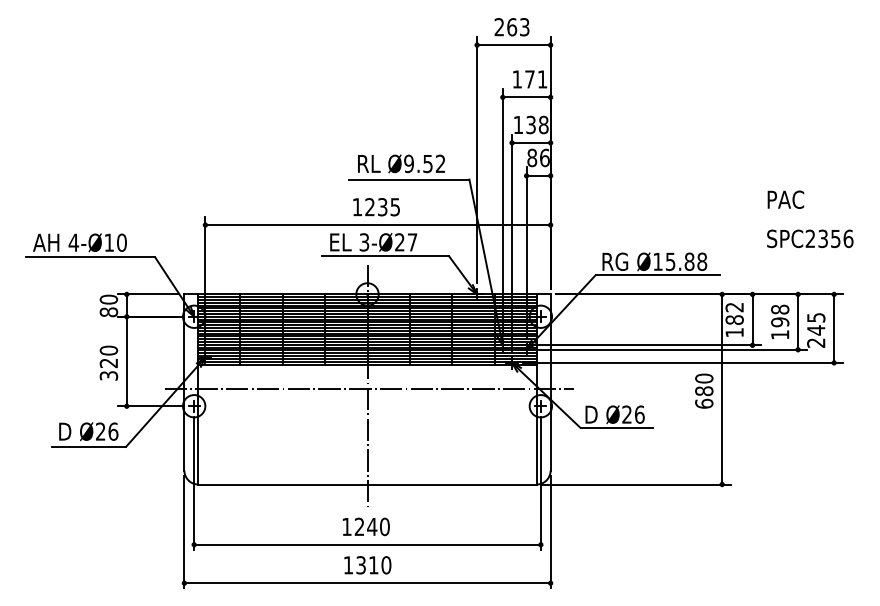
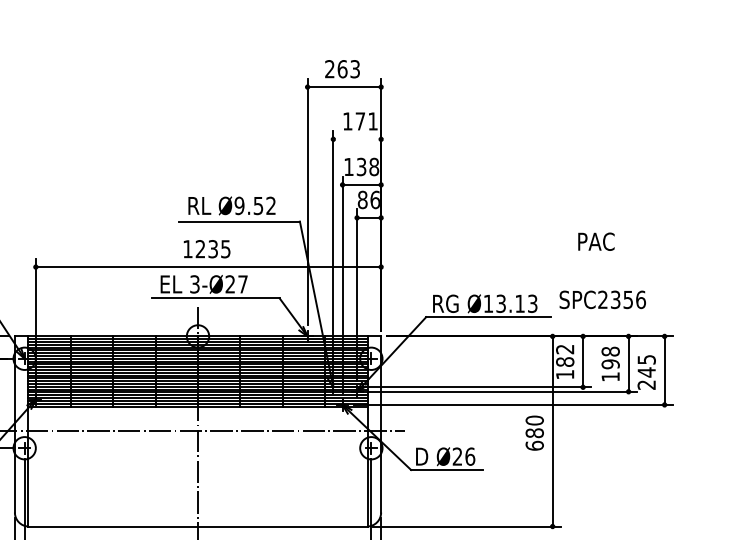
line: (526, 97) -> (357, 139), removed
text: (785, 199) -> (596, 241), moved
text: (810, 238) -> (603, 299), moved
text: (686, 261) -> (517, 303), Ø15.88 -> Ø13.13

